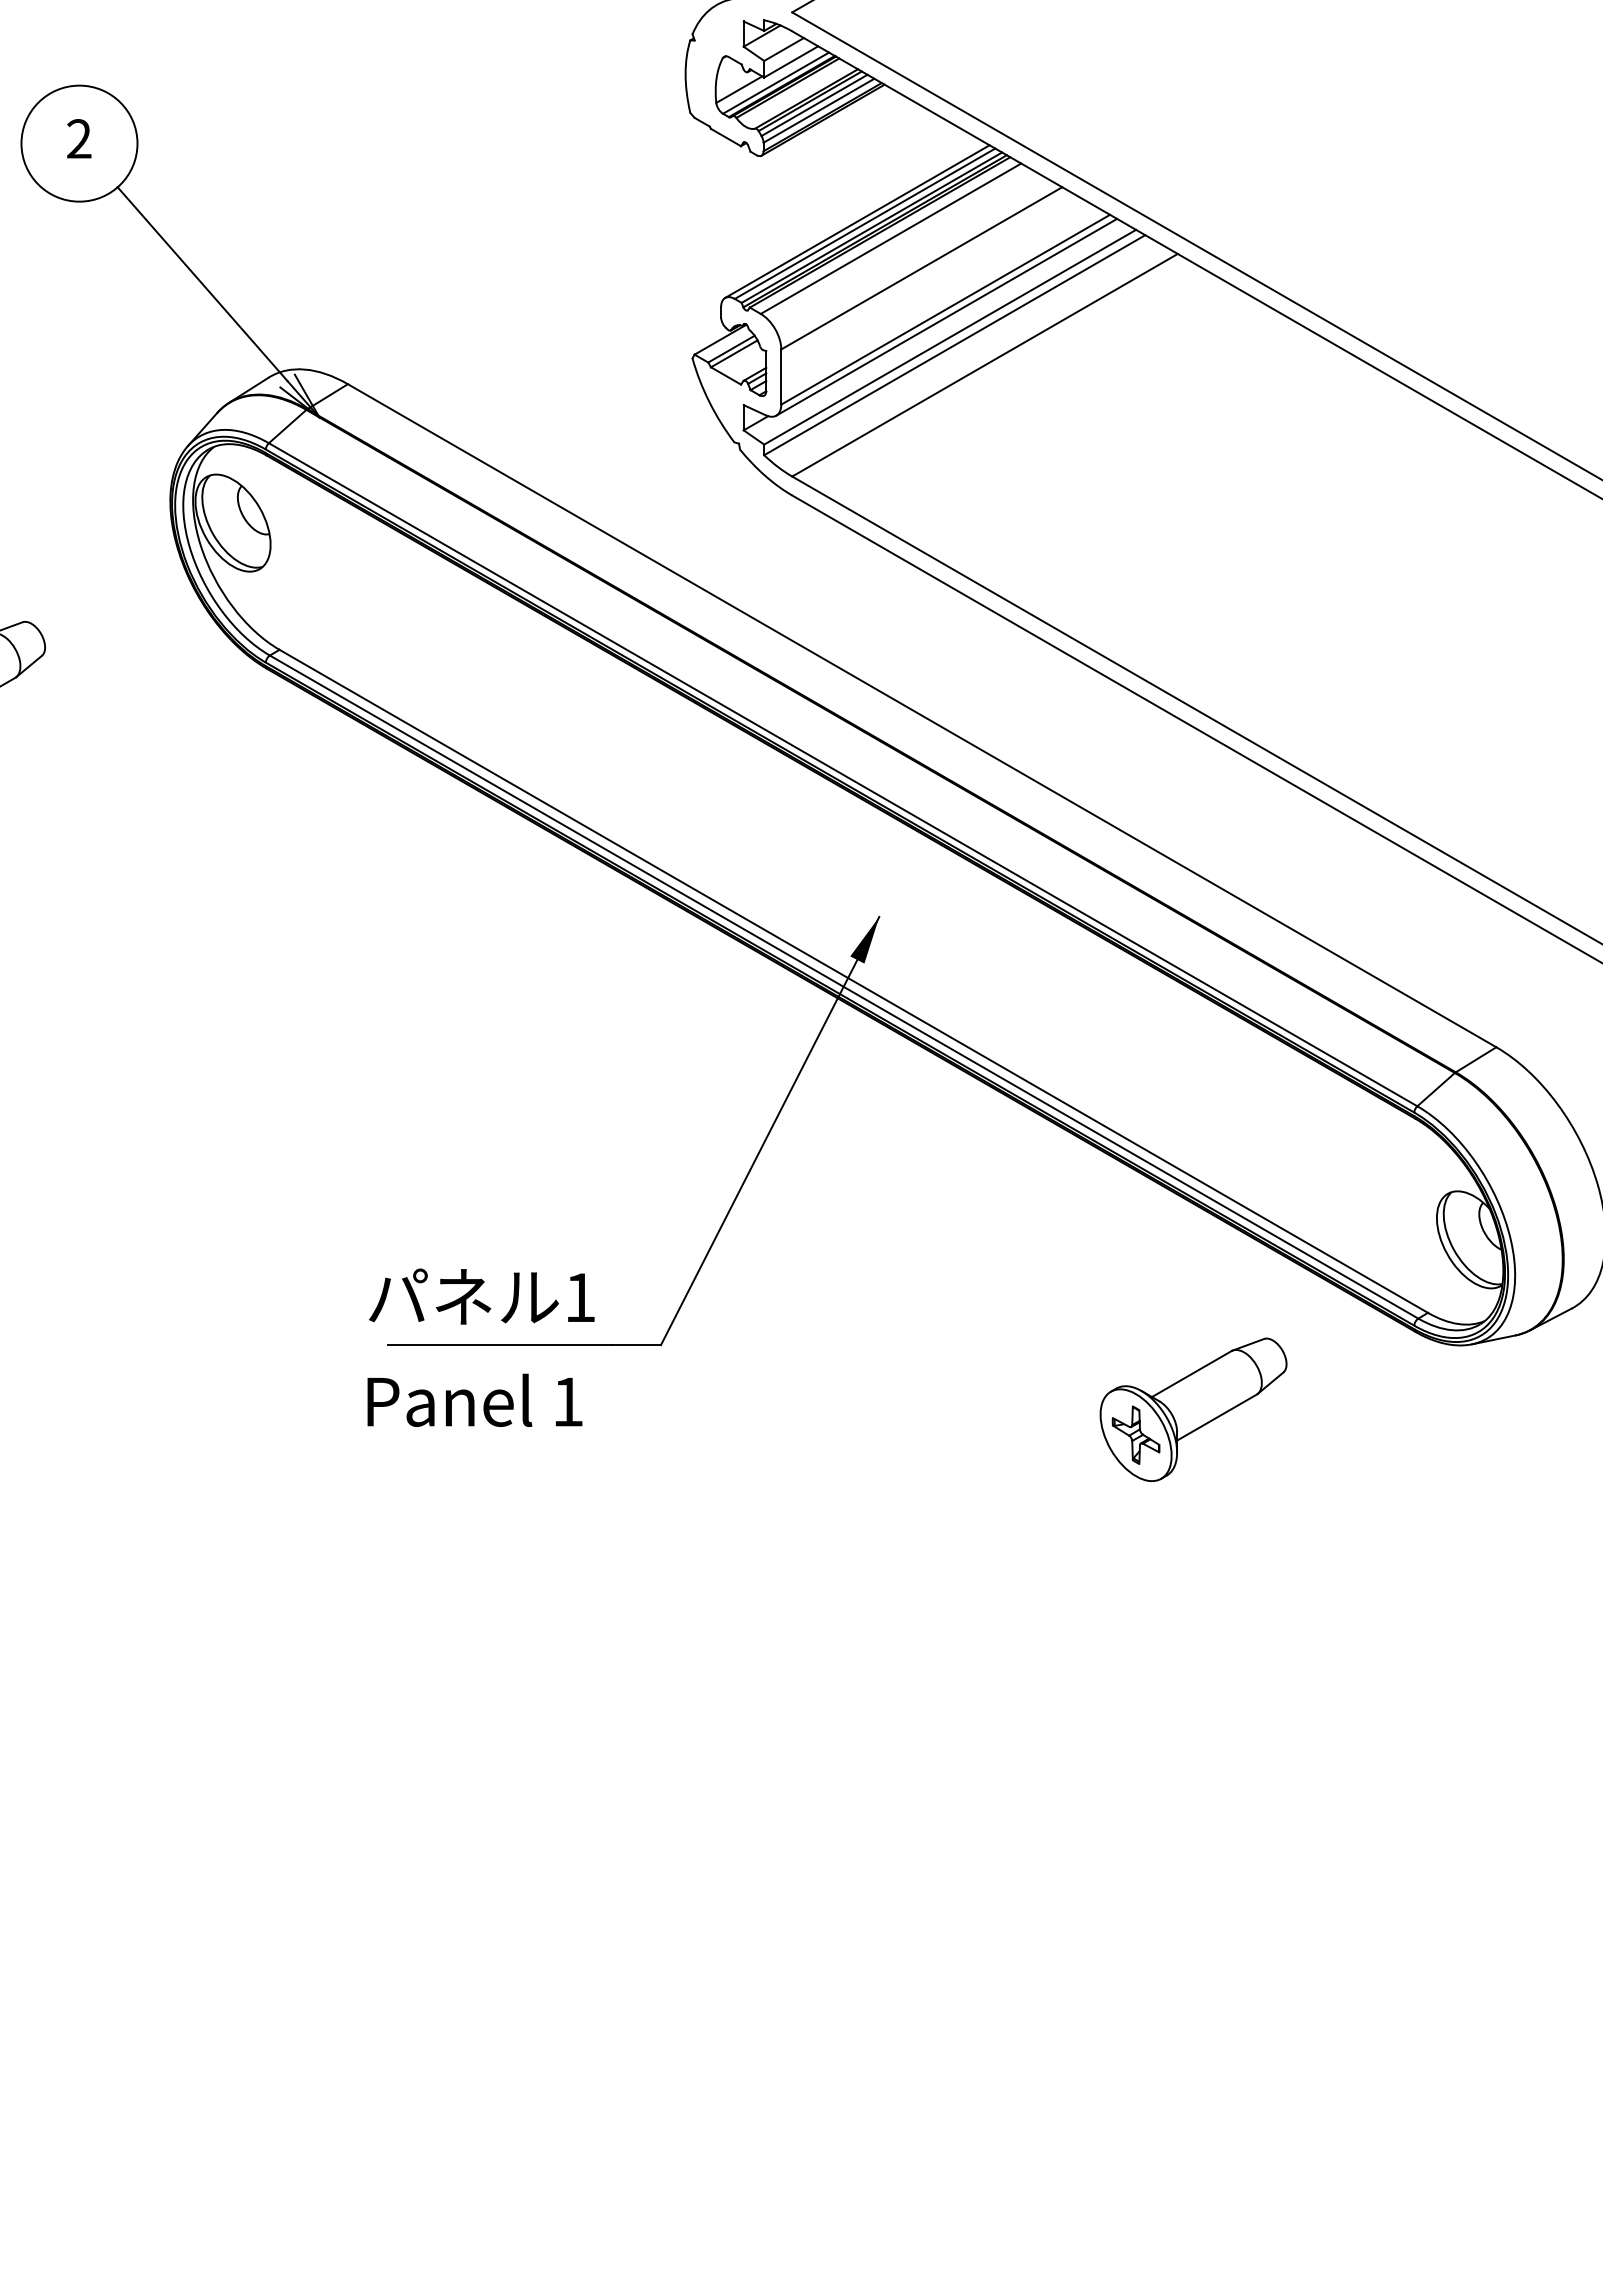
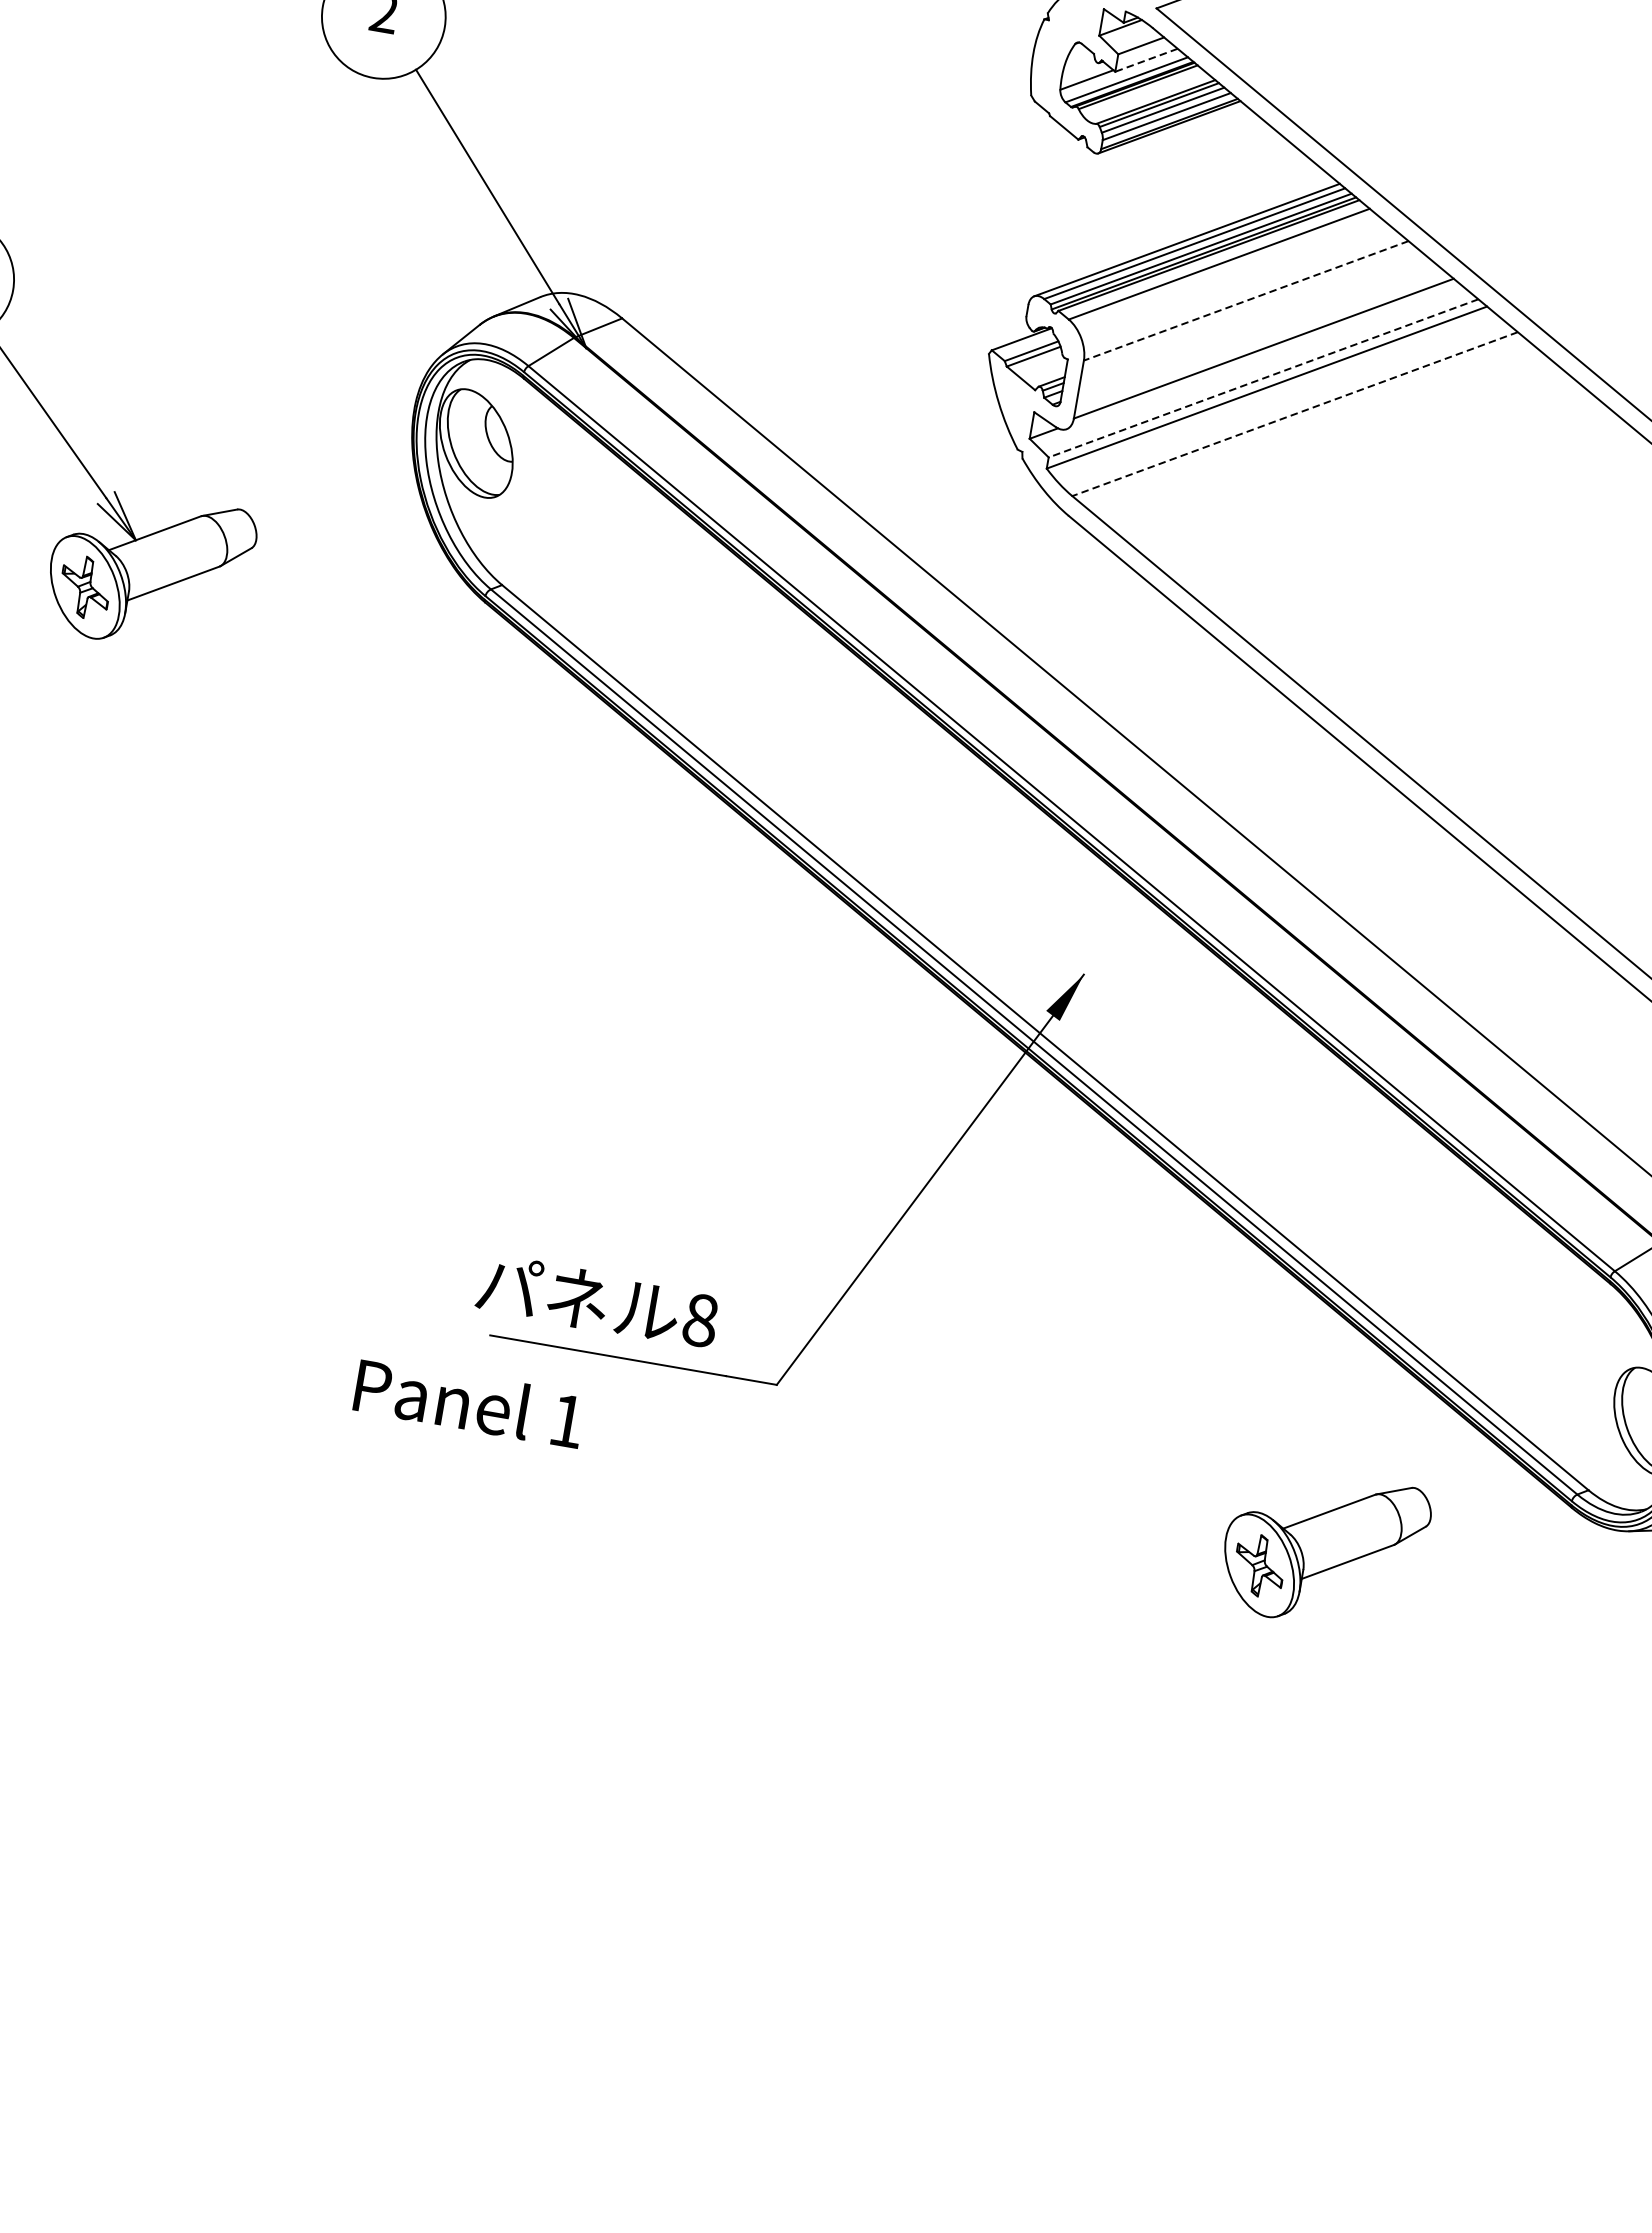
line: (790, 62) -> (1145, 60), solid -> dashed
line: (921, 268) -> (1245, 300), solid -> dashed
line: (946, 316) -> (1263, 355), removed
line: (950, 337) -> (1263, 378), solid -> dashed
line: (985, 365) -> (1295, 414), solid -> dashed
text: (580, 1297) -> (700, 1320), 1 -> 8
text: (474, 1399) -> (469, 1401), moved

